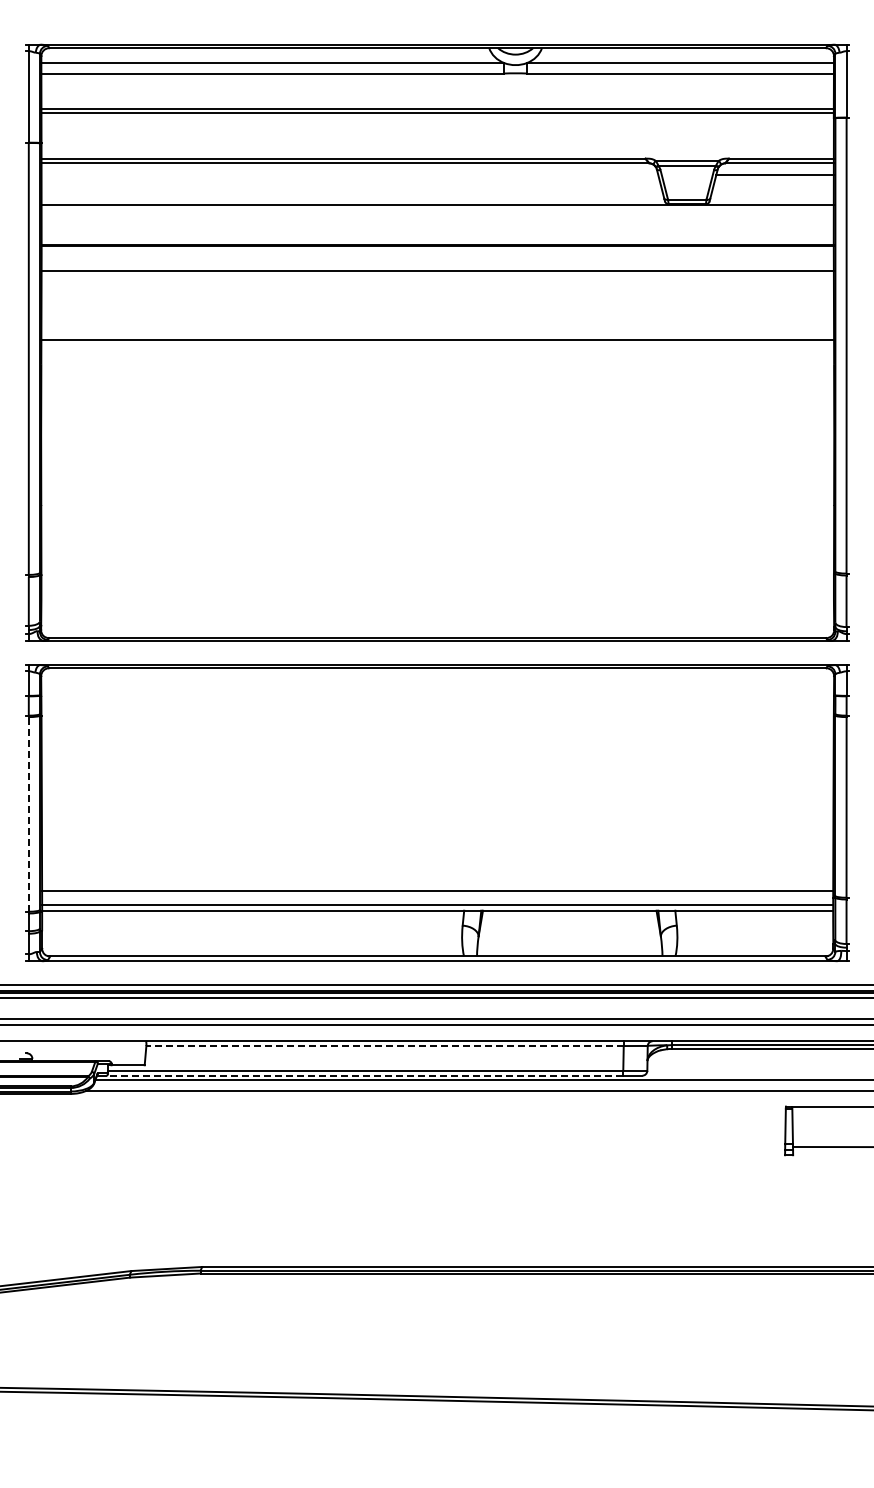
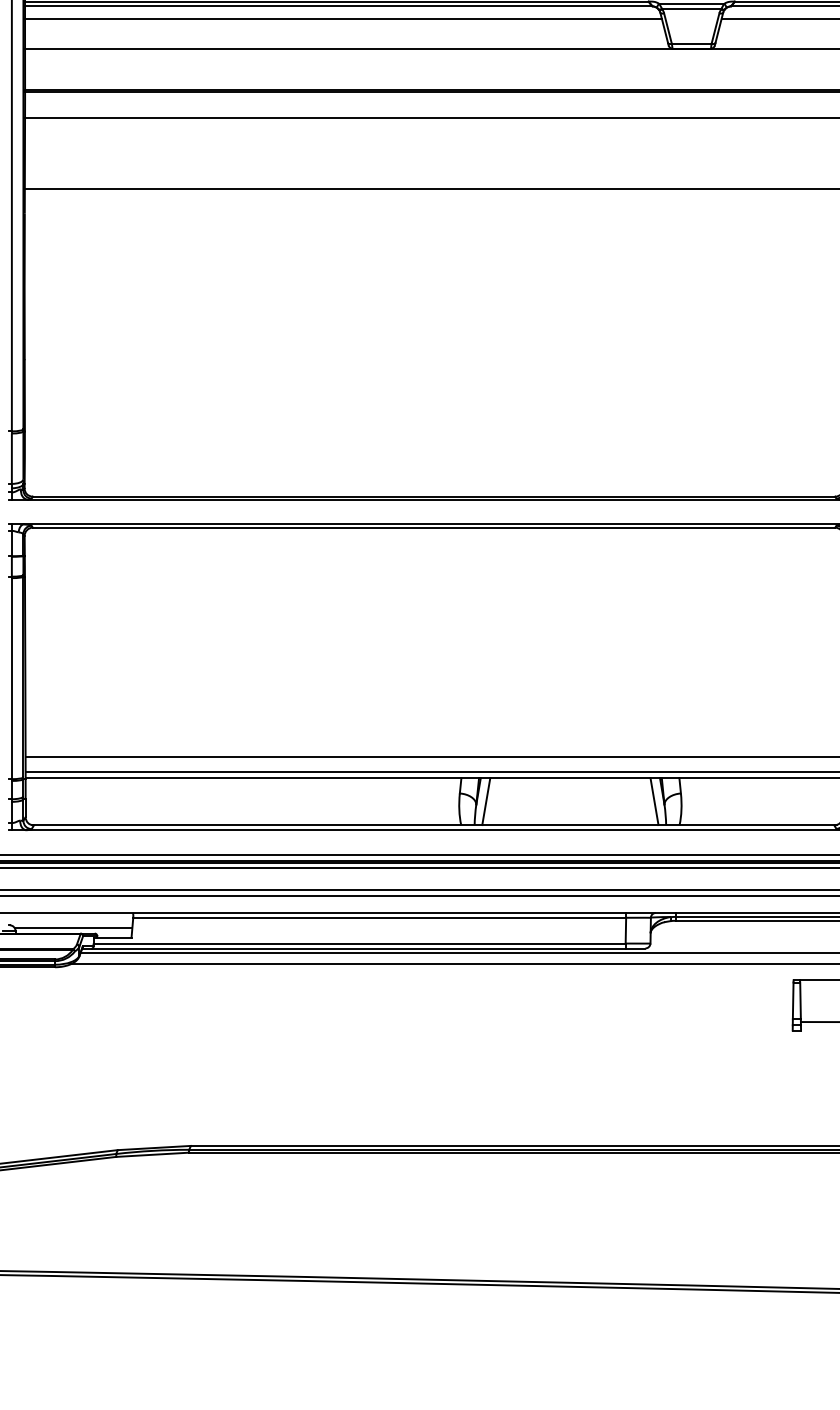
line: (349, 175) -> (342, 18), added
line: (28, 813) -> (11, 677), dashed -> solid
line: (488, 933) -> (486, 801), added
line: (651, 933) -> (654, 801), added
line: (385, 1046) -> (380, 918), dashed -> solid
line: (88, 1055) -> (73, 927), added
line: (364, 1075) -> (358, 948), dashed -> solid

